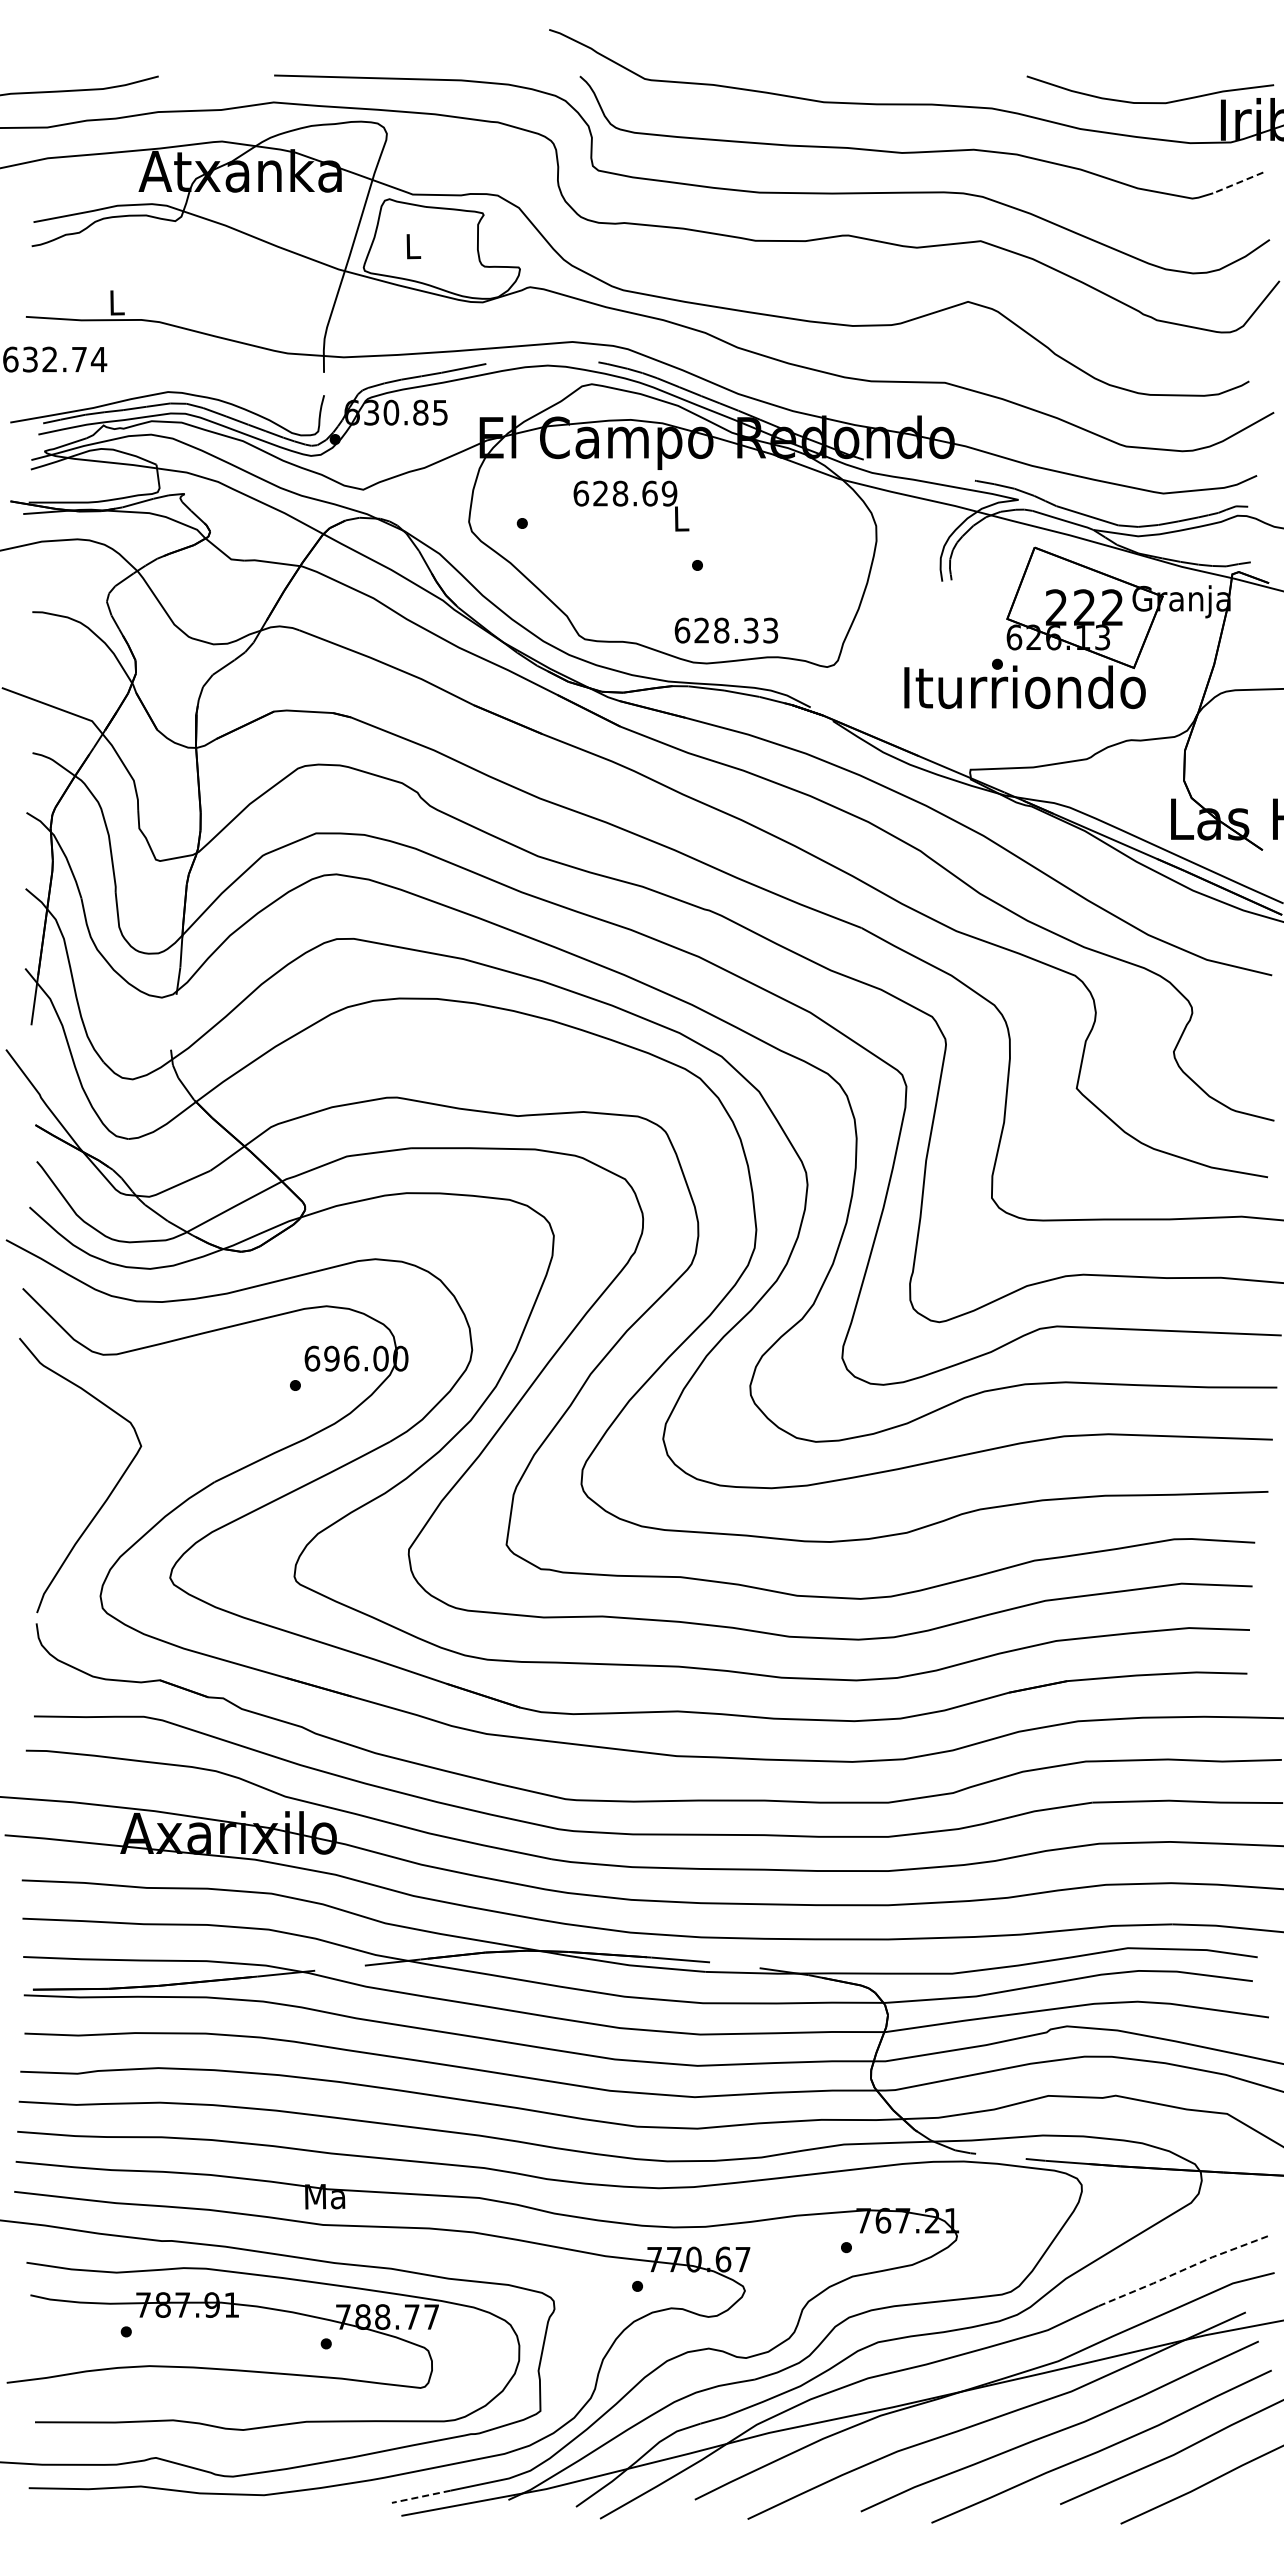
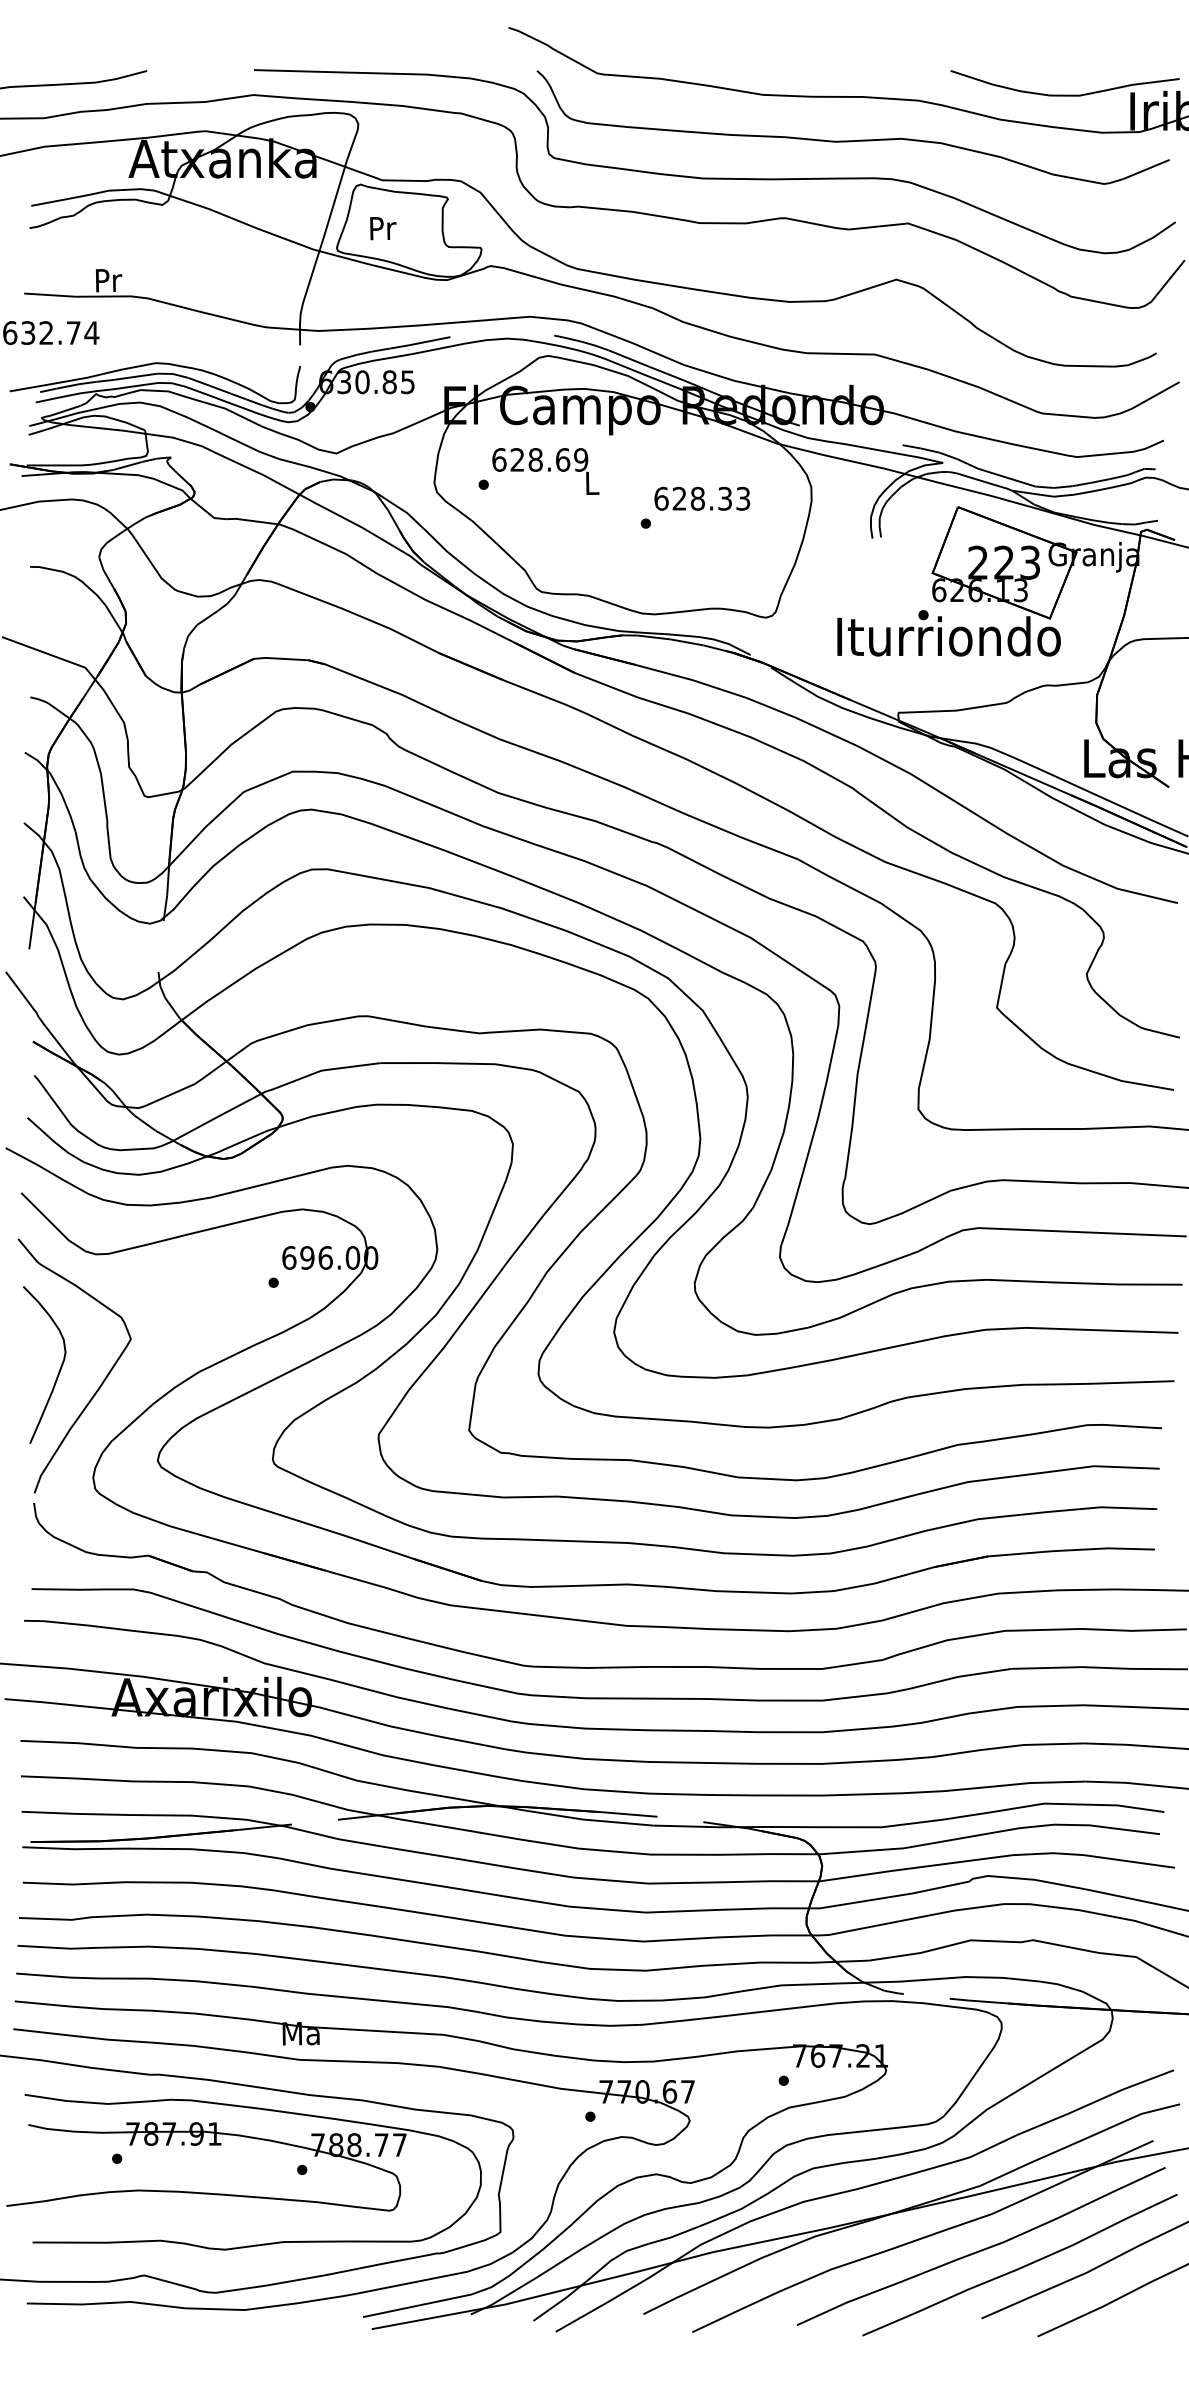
line: (1237, 183) -> (1145, 170), dashed -> solid
text: (413, 246) -> (382, 228), L -> Pr
text: (117, 302) -> (108, 280), L -> Pr
text: (631, 505) -> (545, 470), moved
text: (1112, 607) -> (1030, 562), 222 -> 223
text: (726, 630) -> (702, 498), moved
curve: (63, 1480) -> (58, 1370), added
line: (1182, 2270) -> (1094, 2102), dashed -> solid
line: (421, 2496) -> (390, 2311), dashed -> solid

